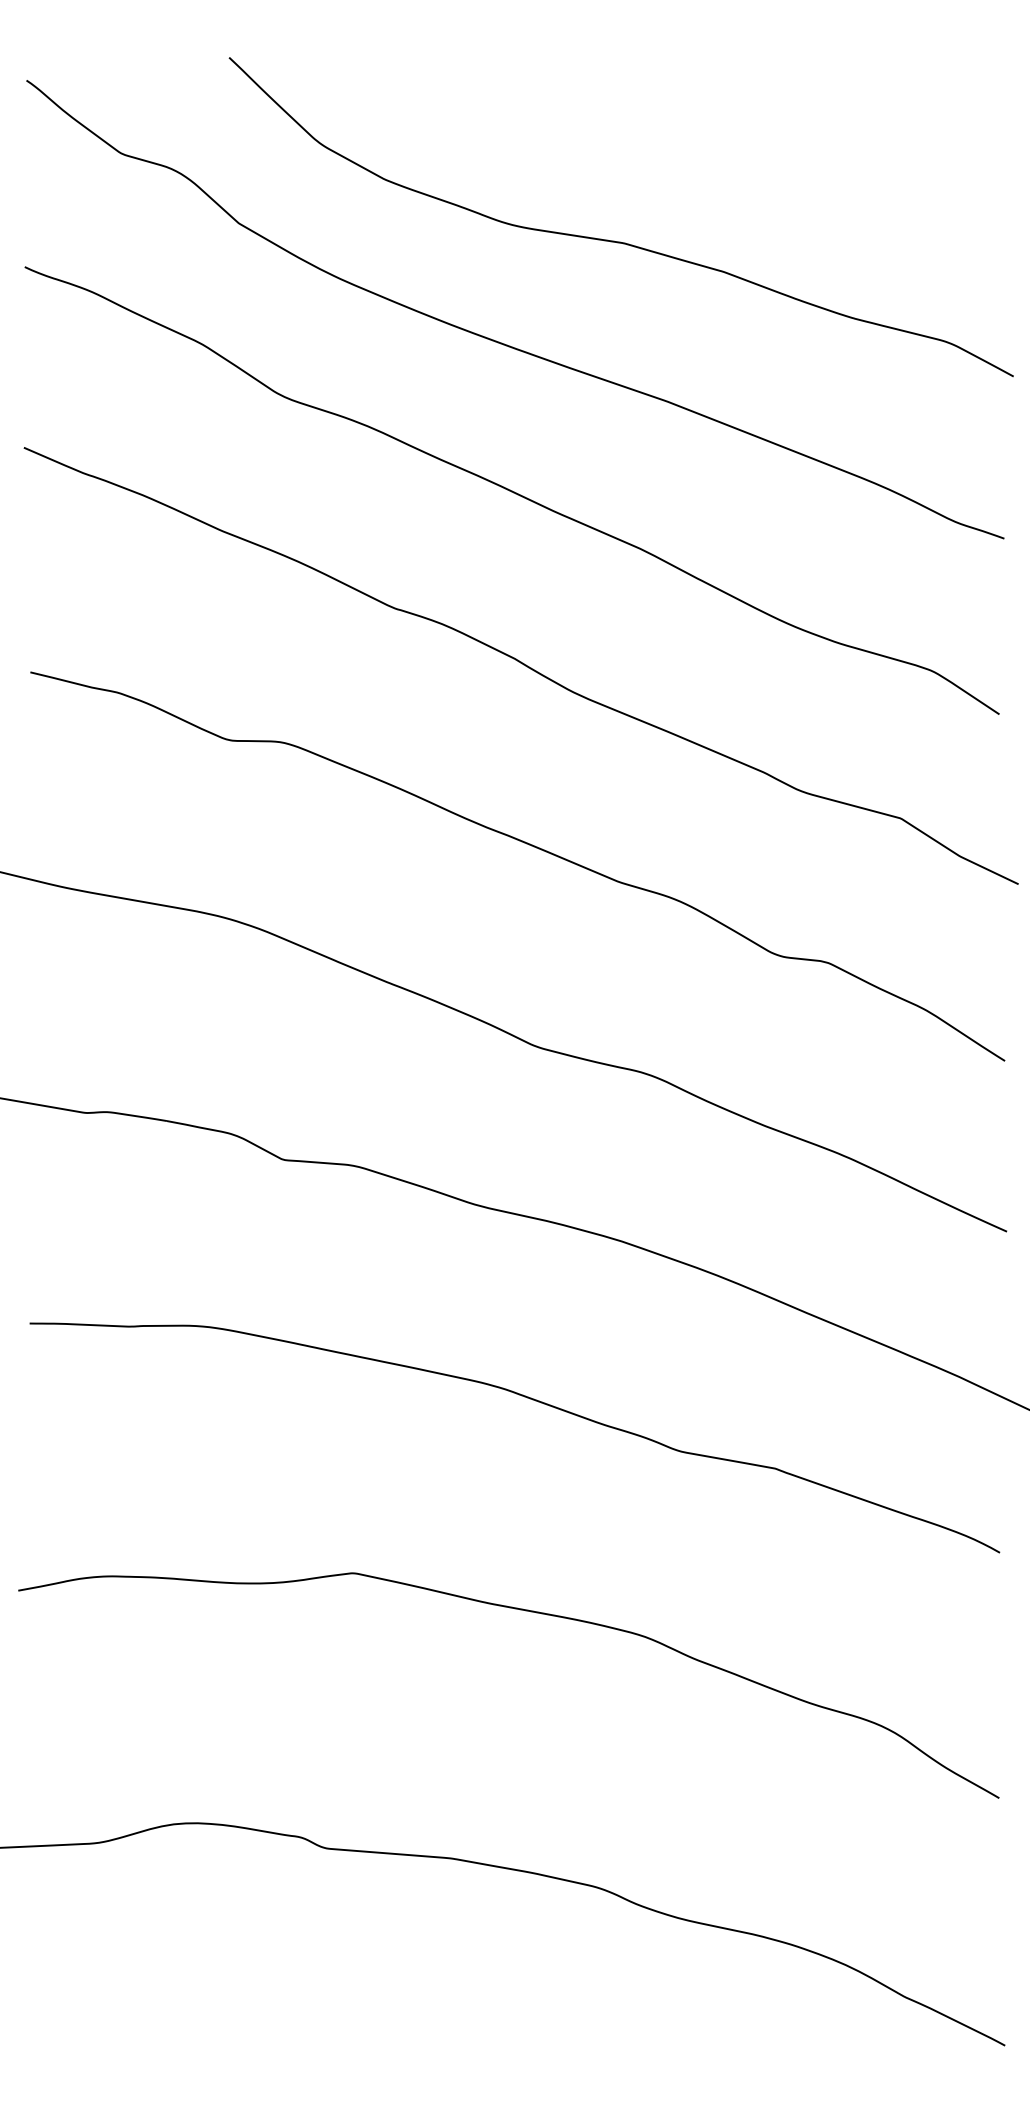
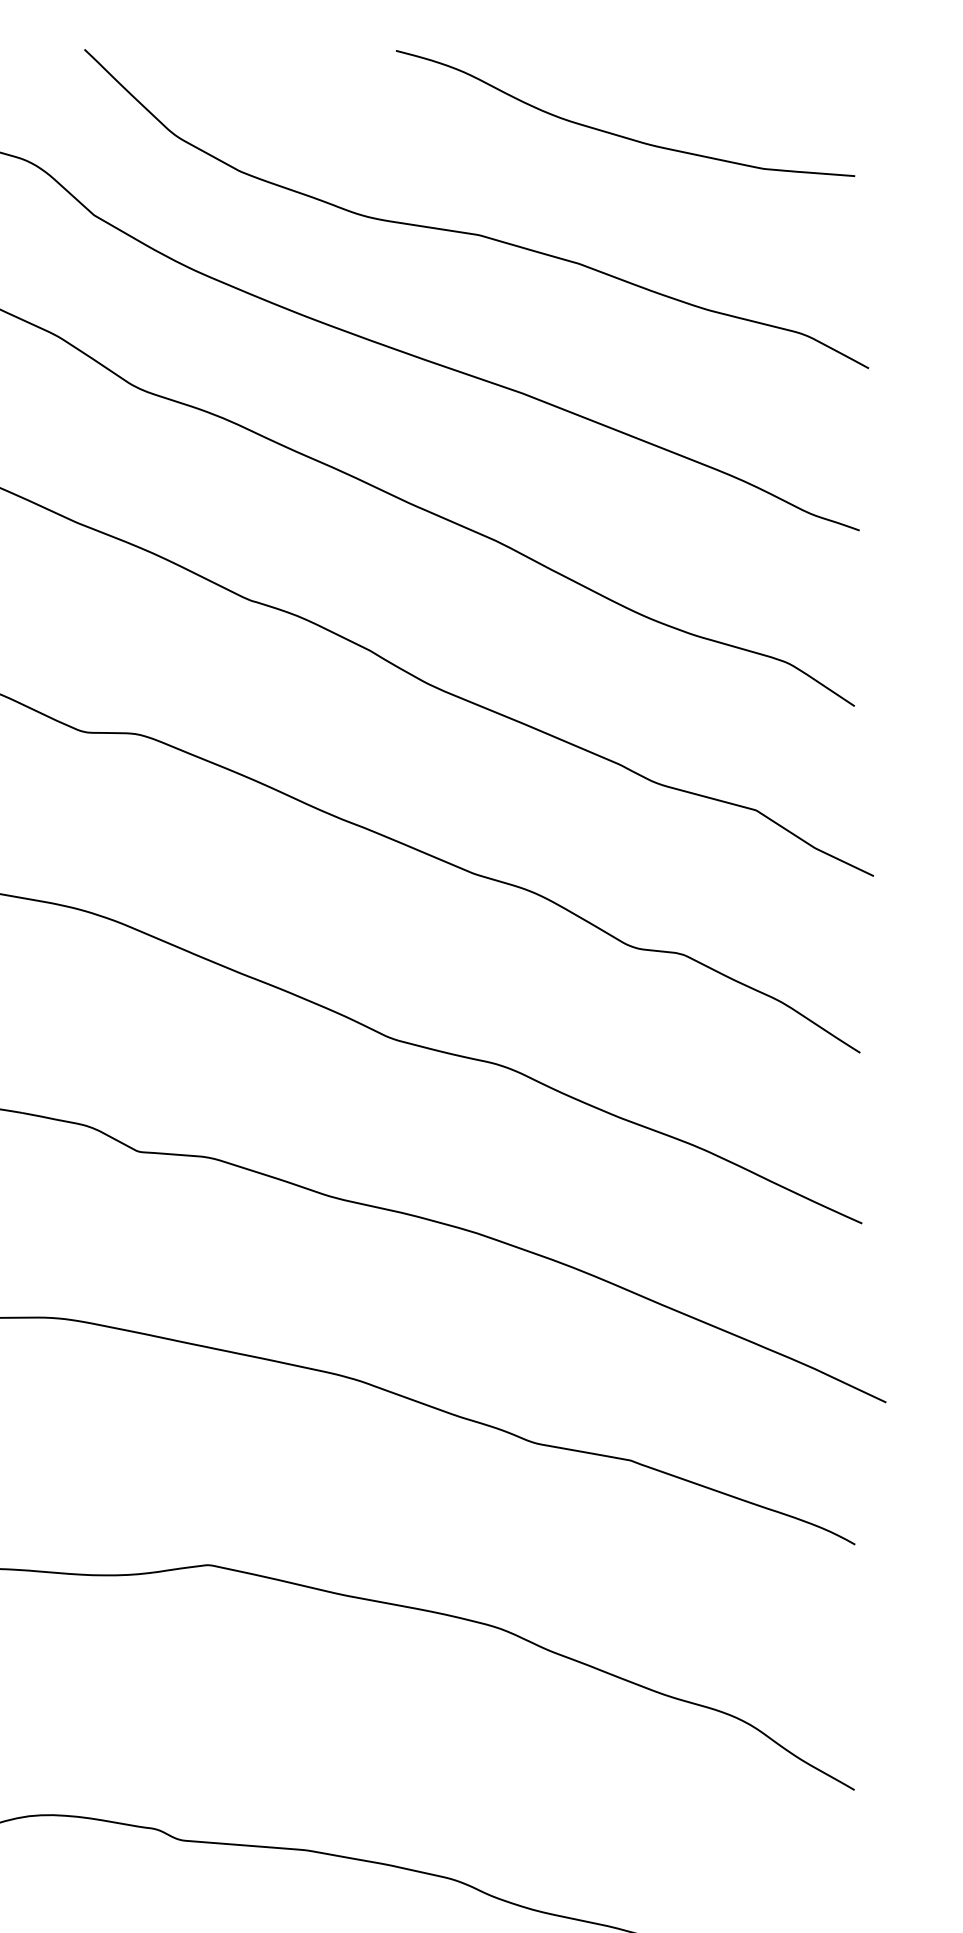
curve: (762, 142) -> (617, 134), added

